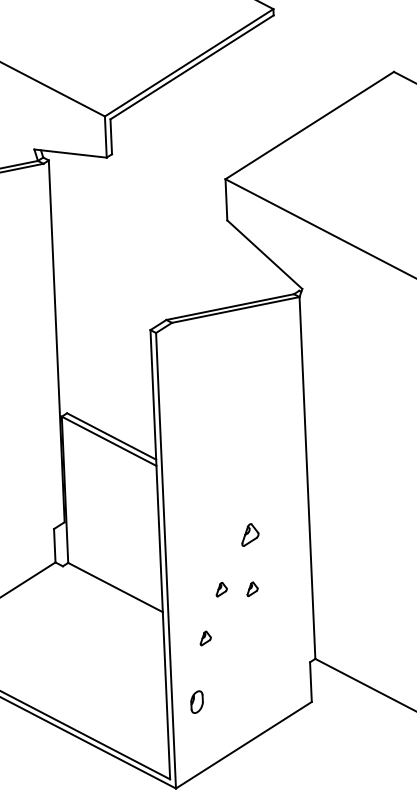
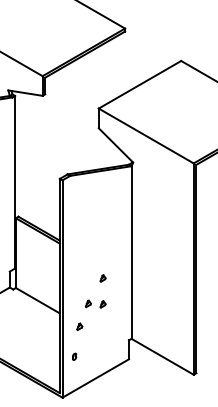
part: (248, 535) -> (102, 278), size x0.62
part: (197, 701) -> (74, 356), size x0.62

